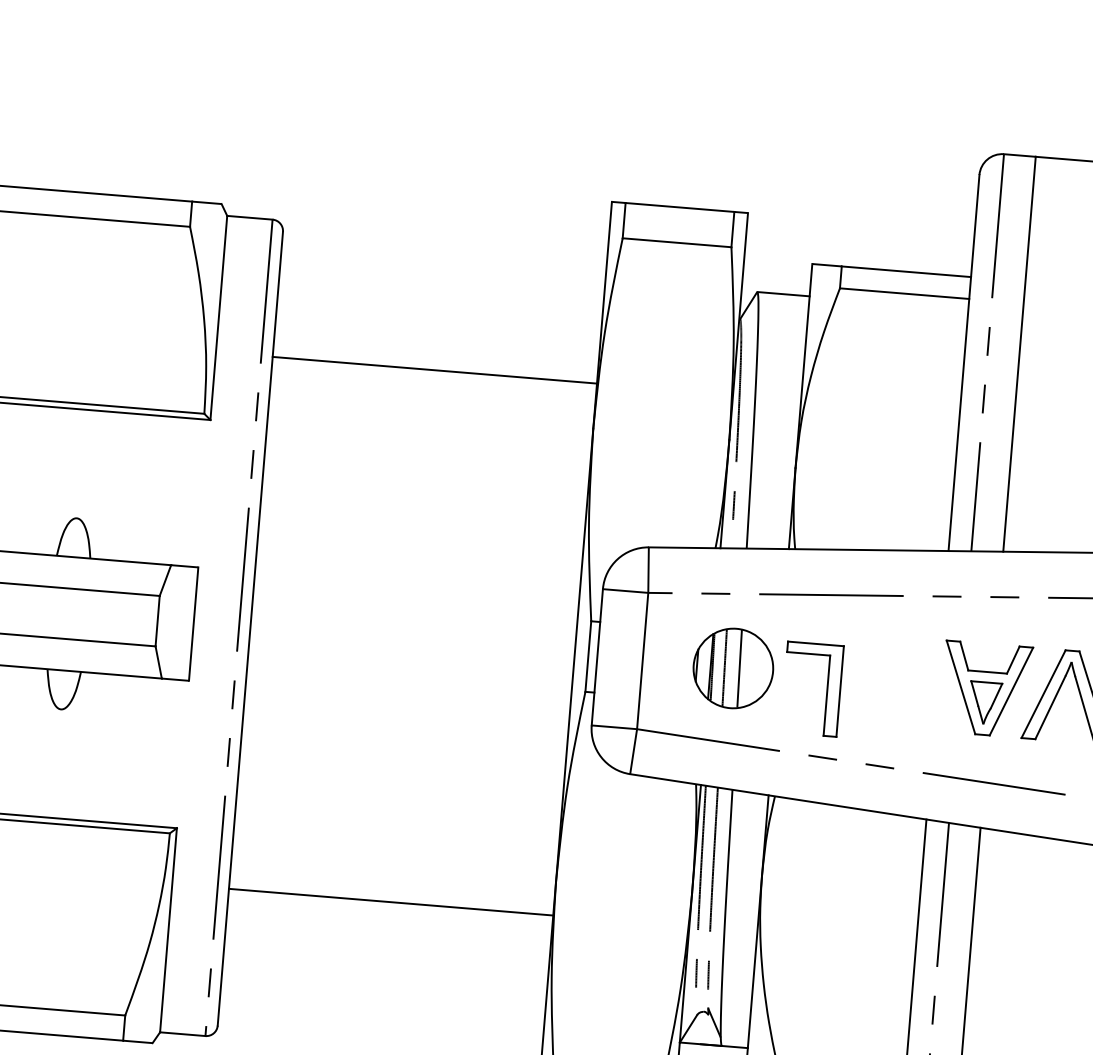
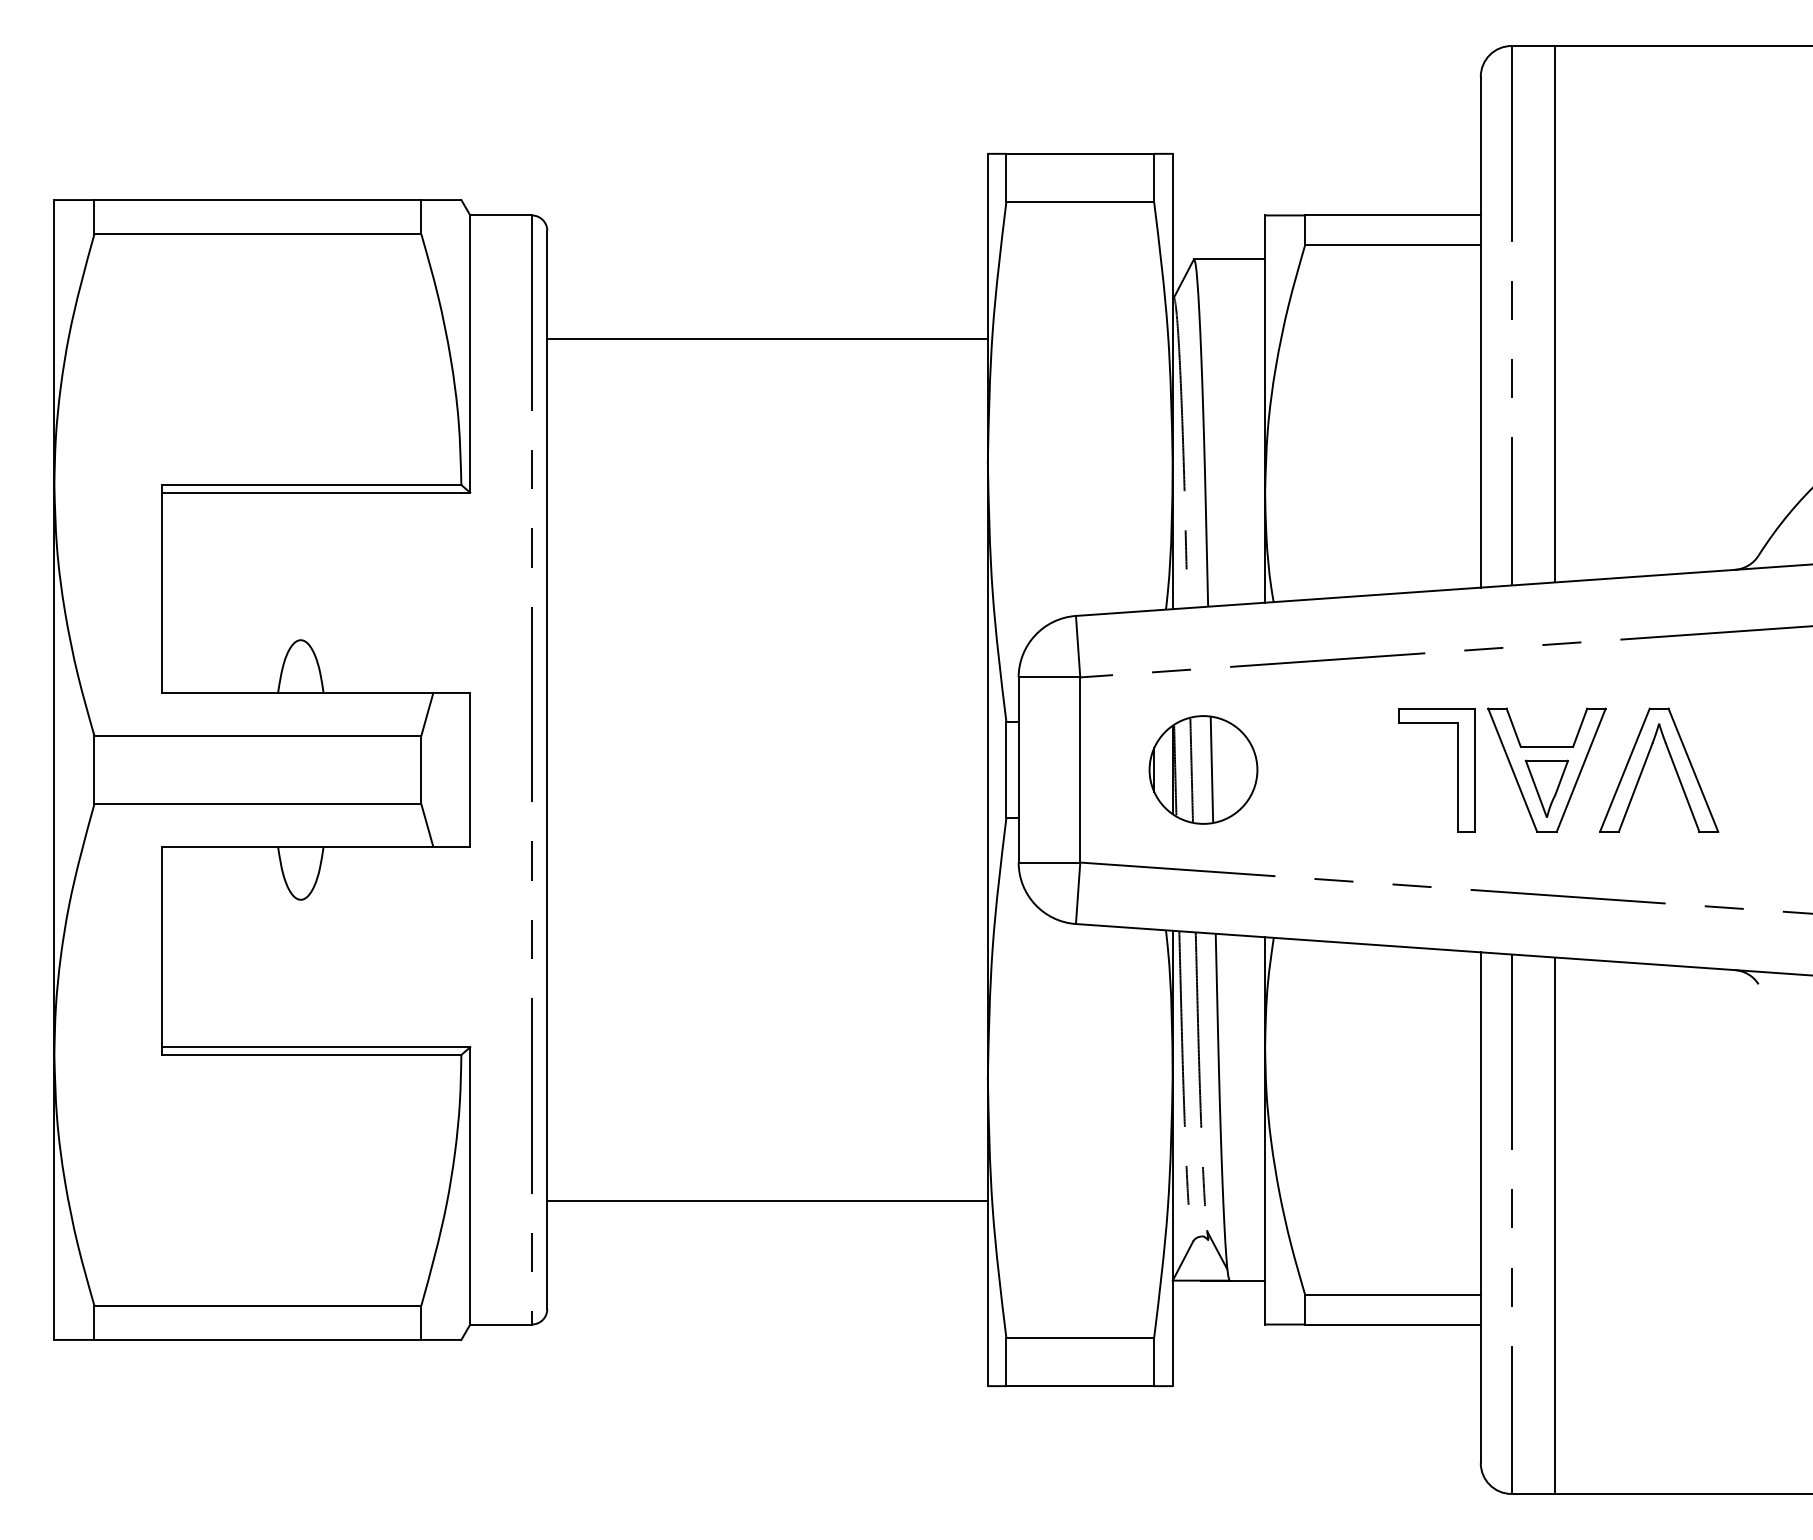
line: (434, 370) -> (767, 338), moved
part: (827, 690) -> (1457, 770), moved
line: (391, 902) -> (767, 1201), moved

